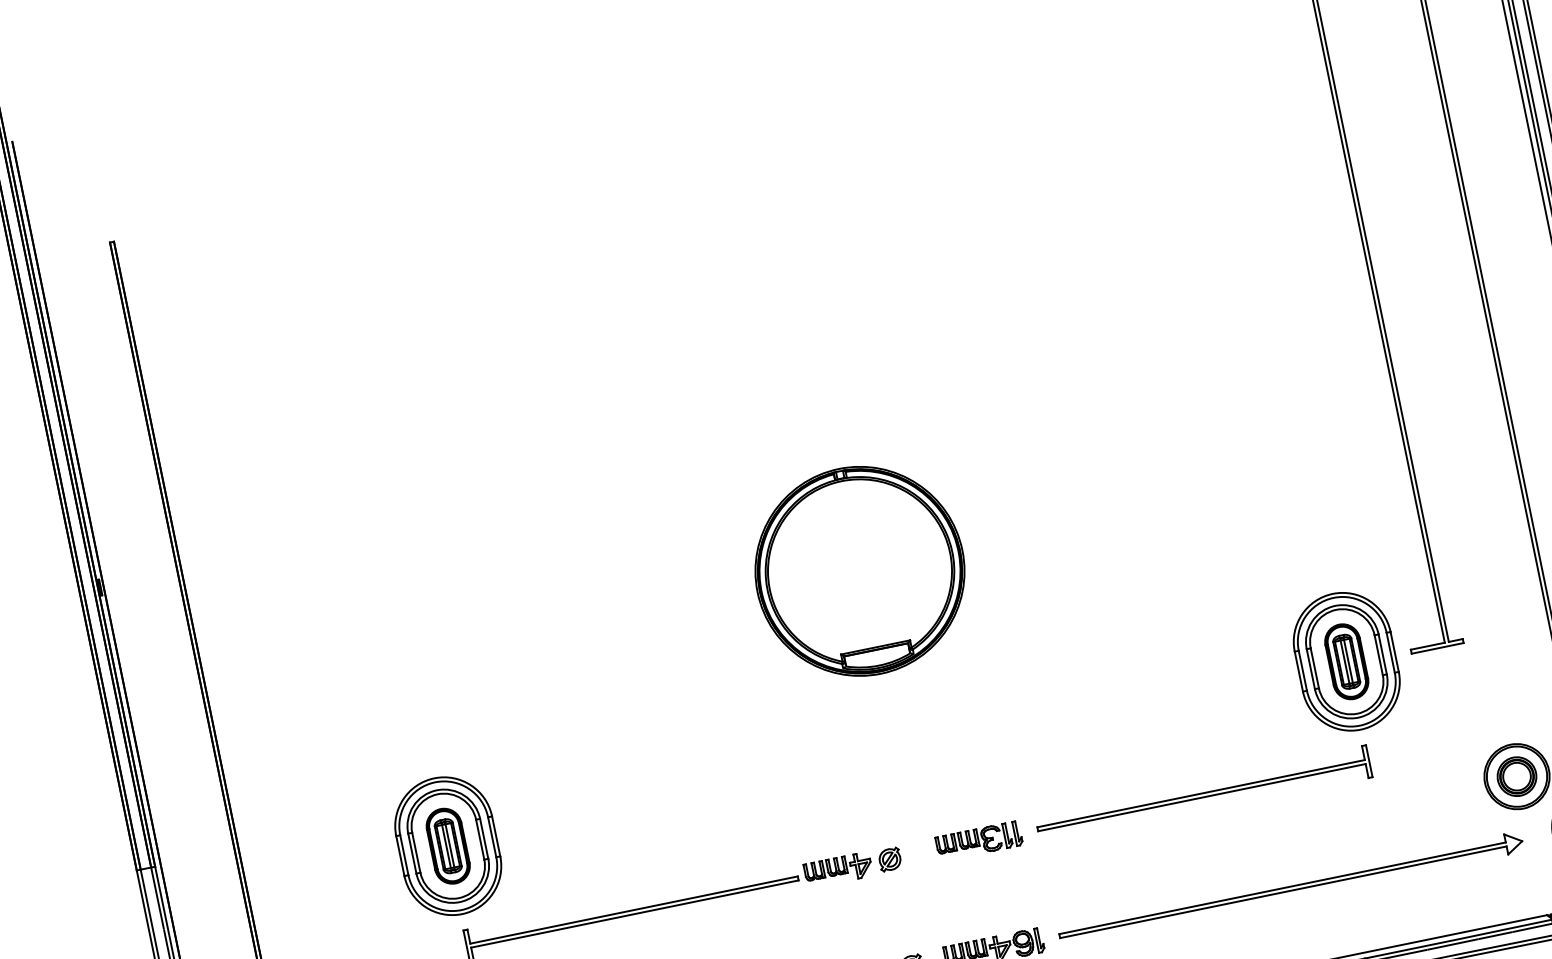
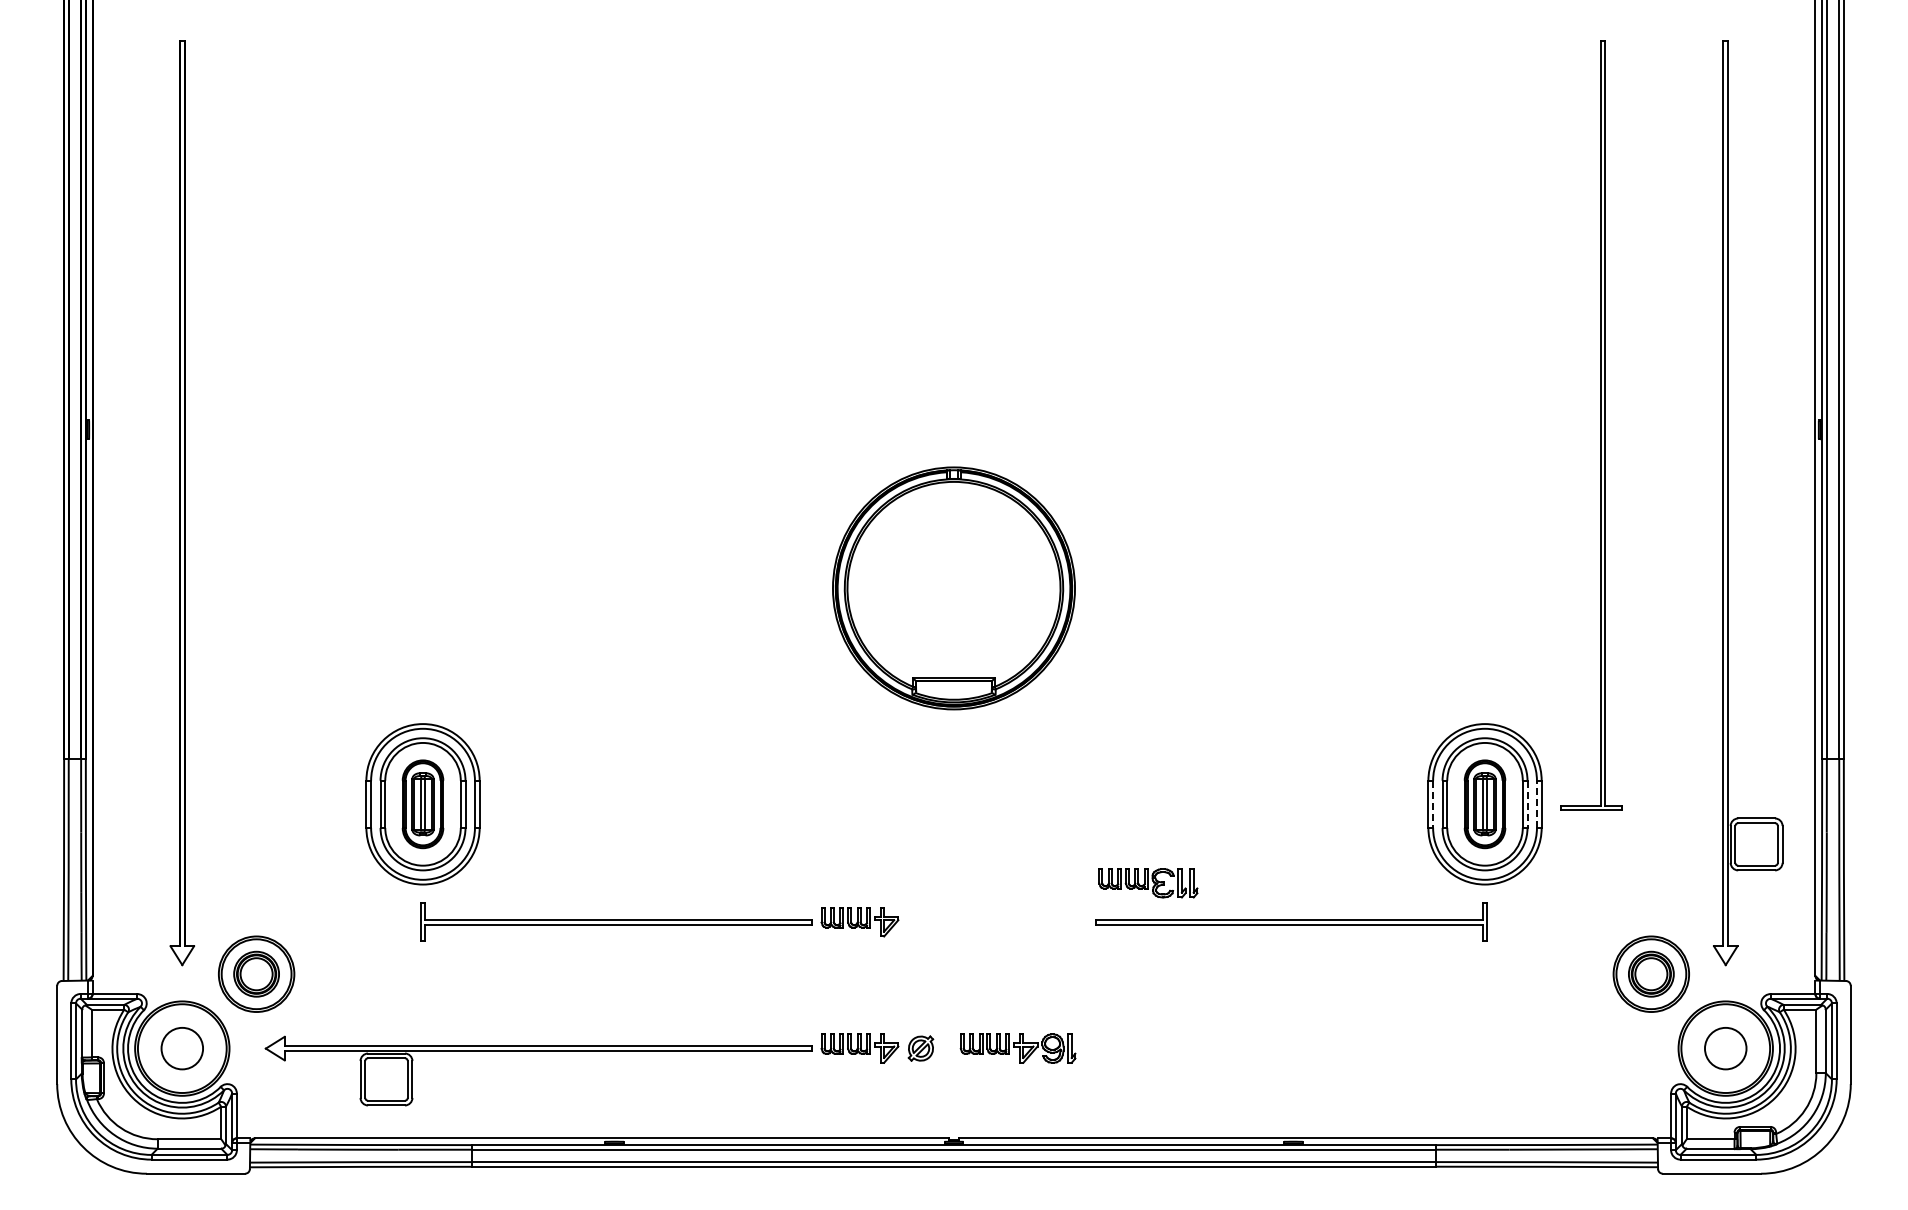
line: (1390, 653) -> (1536, 804), solid -> dashed
line: (1382, 654) -> (1527, 804), solid -> dashed
line: (1303, 670) -> (1433, 804), solid -> dashed
part: (979, 841) -> (1148, 883), moved
part: (889, 859) -> (920, 922), removed
part: (1291, 888) -> (1369, 1048), removed

